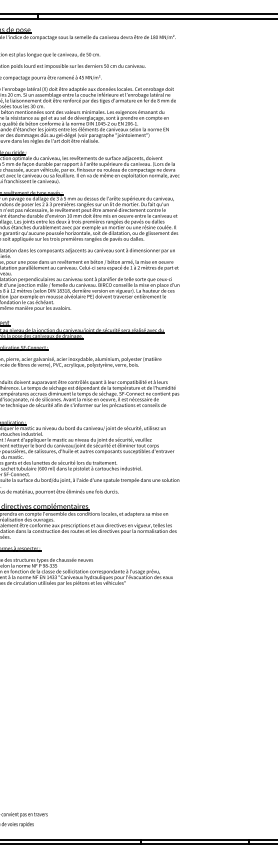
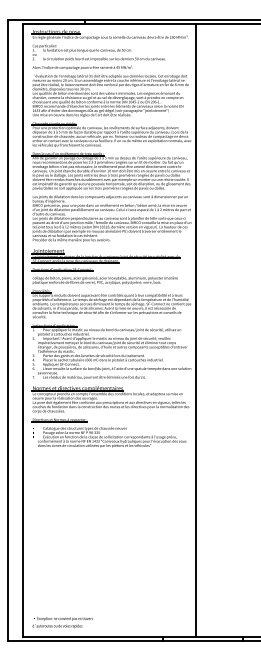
line: (184, 429) -> (195, 330), added

